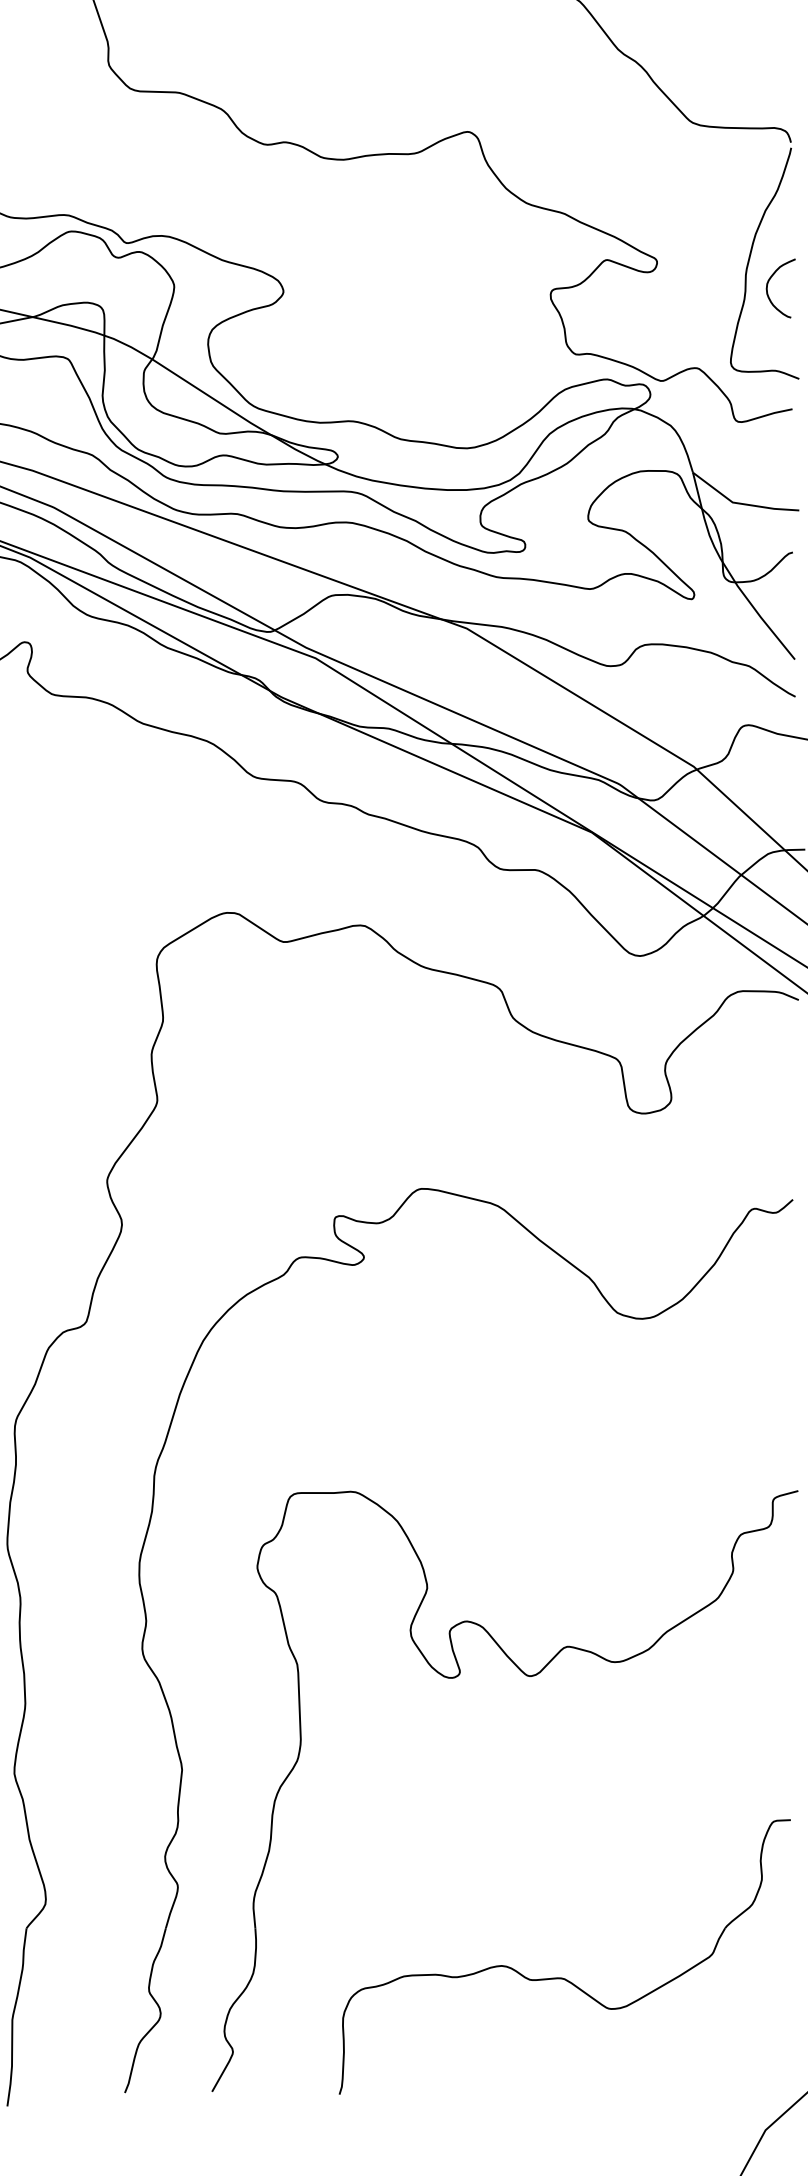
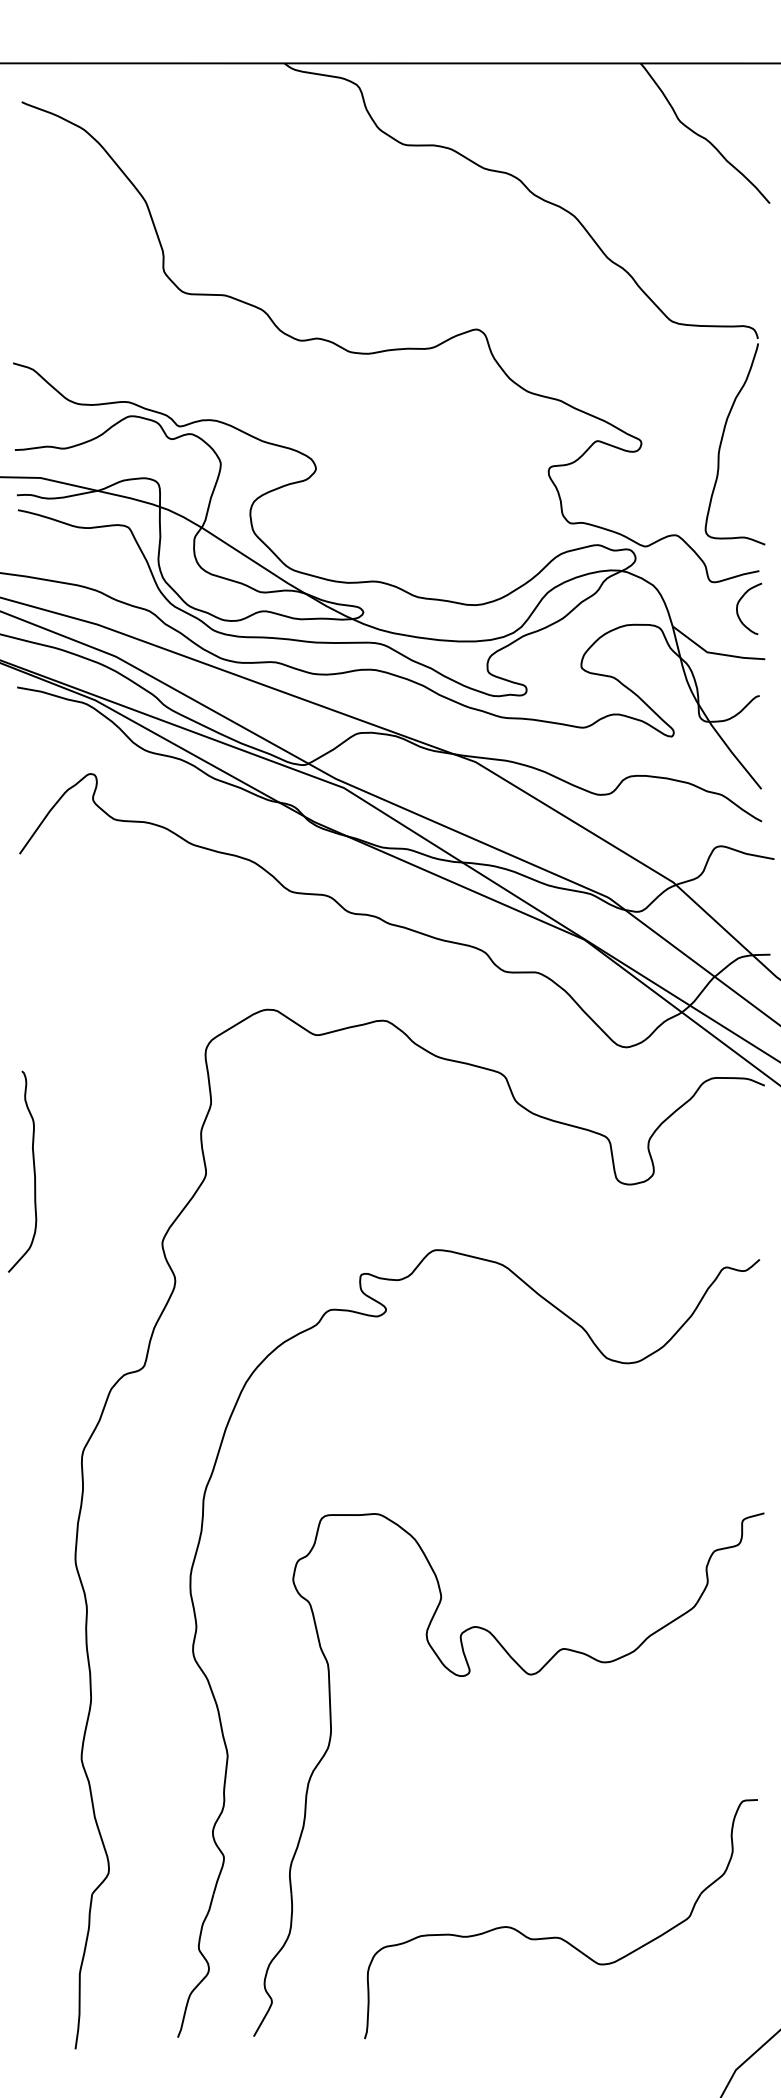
curve: (768, 285) -> (738, 606), moved

